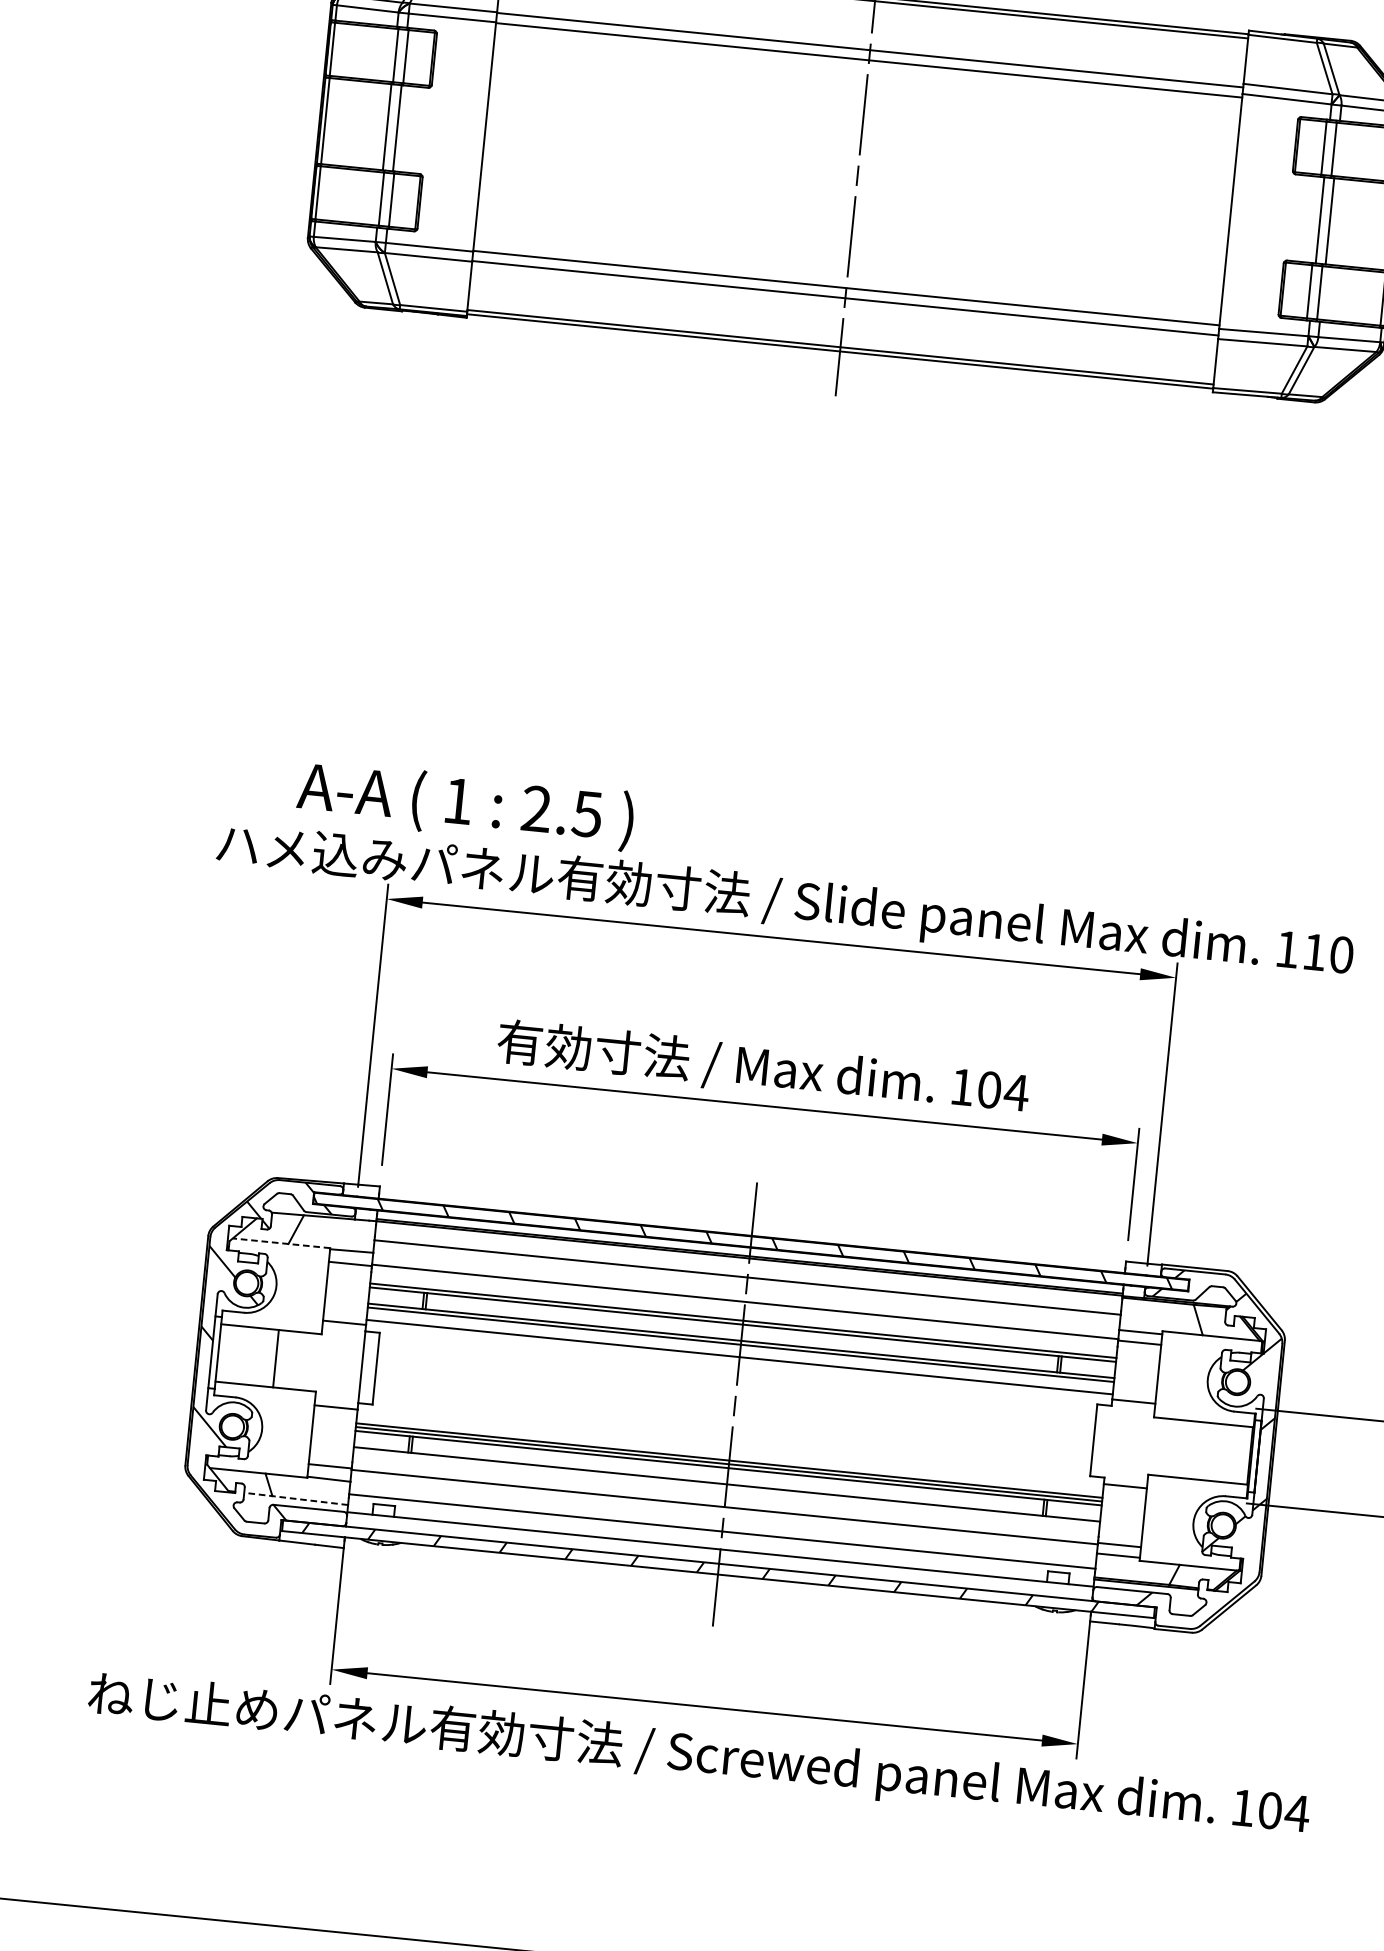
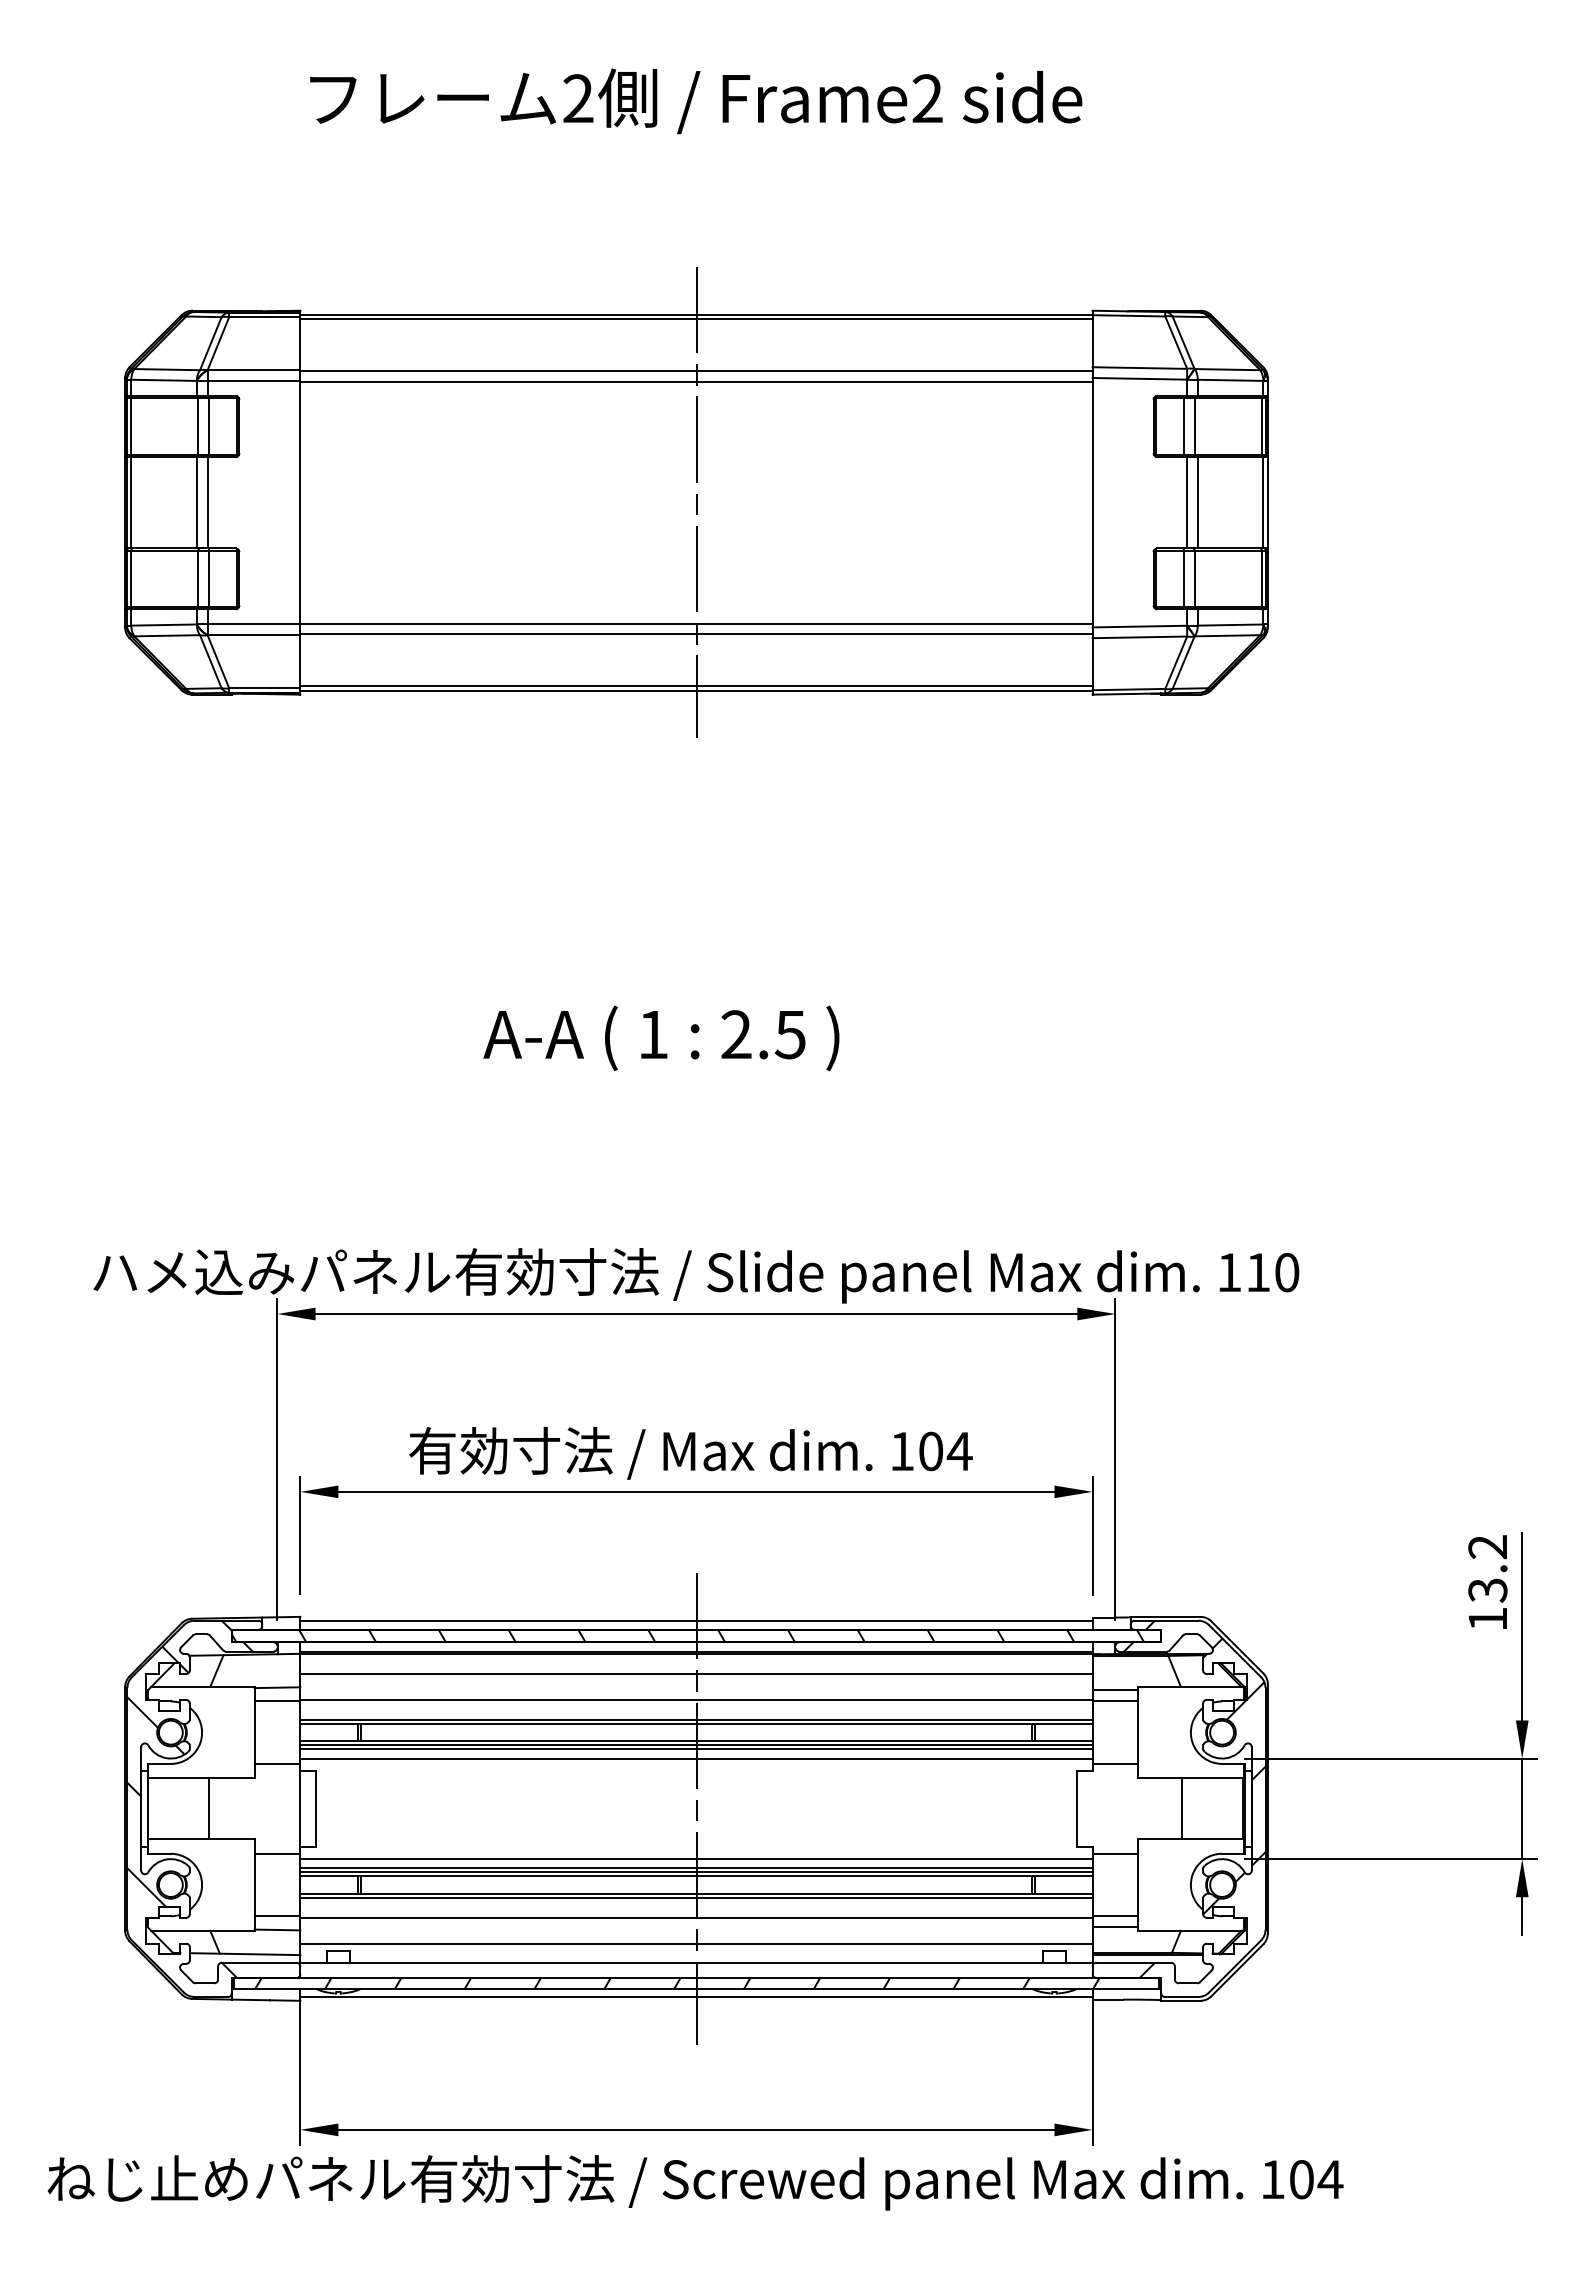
text: (465, 805) -> (661, 1038), moved
line: (752, 1227) -> (696, 1620), added
line: (281, 1242) -> (202, 1686), dashed -> solid
line: (740, 1348) -> (696, 1749), added
line: (1192, 1449) -> (1182, 1808), added
line: (730, 1452) -> (696, 1859), added
line: (726, 1488) -> (696, 1897), added
line: (295, 1499) -> (244, 1954), dashed -> solid
line: (717, 1582) -> (696, 1997), added

